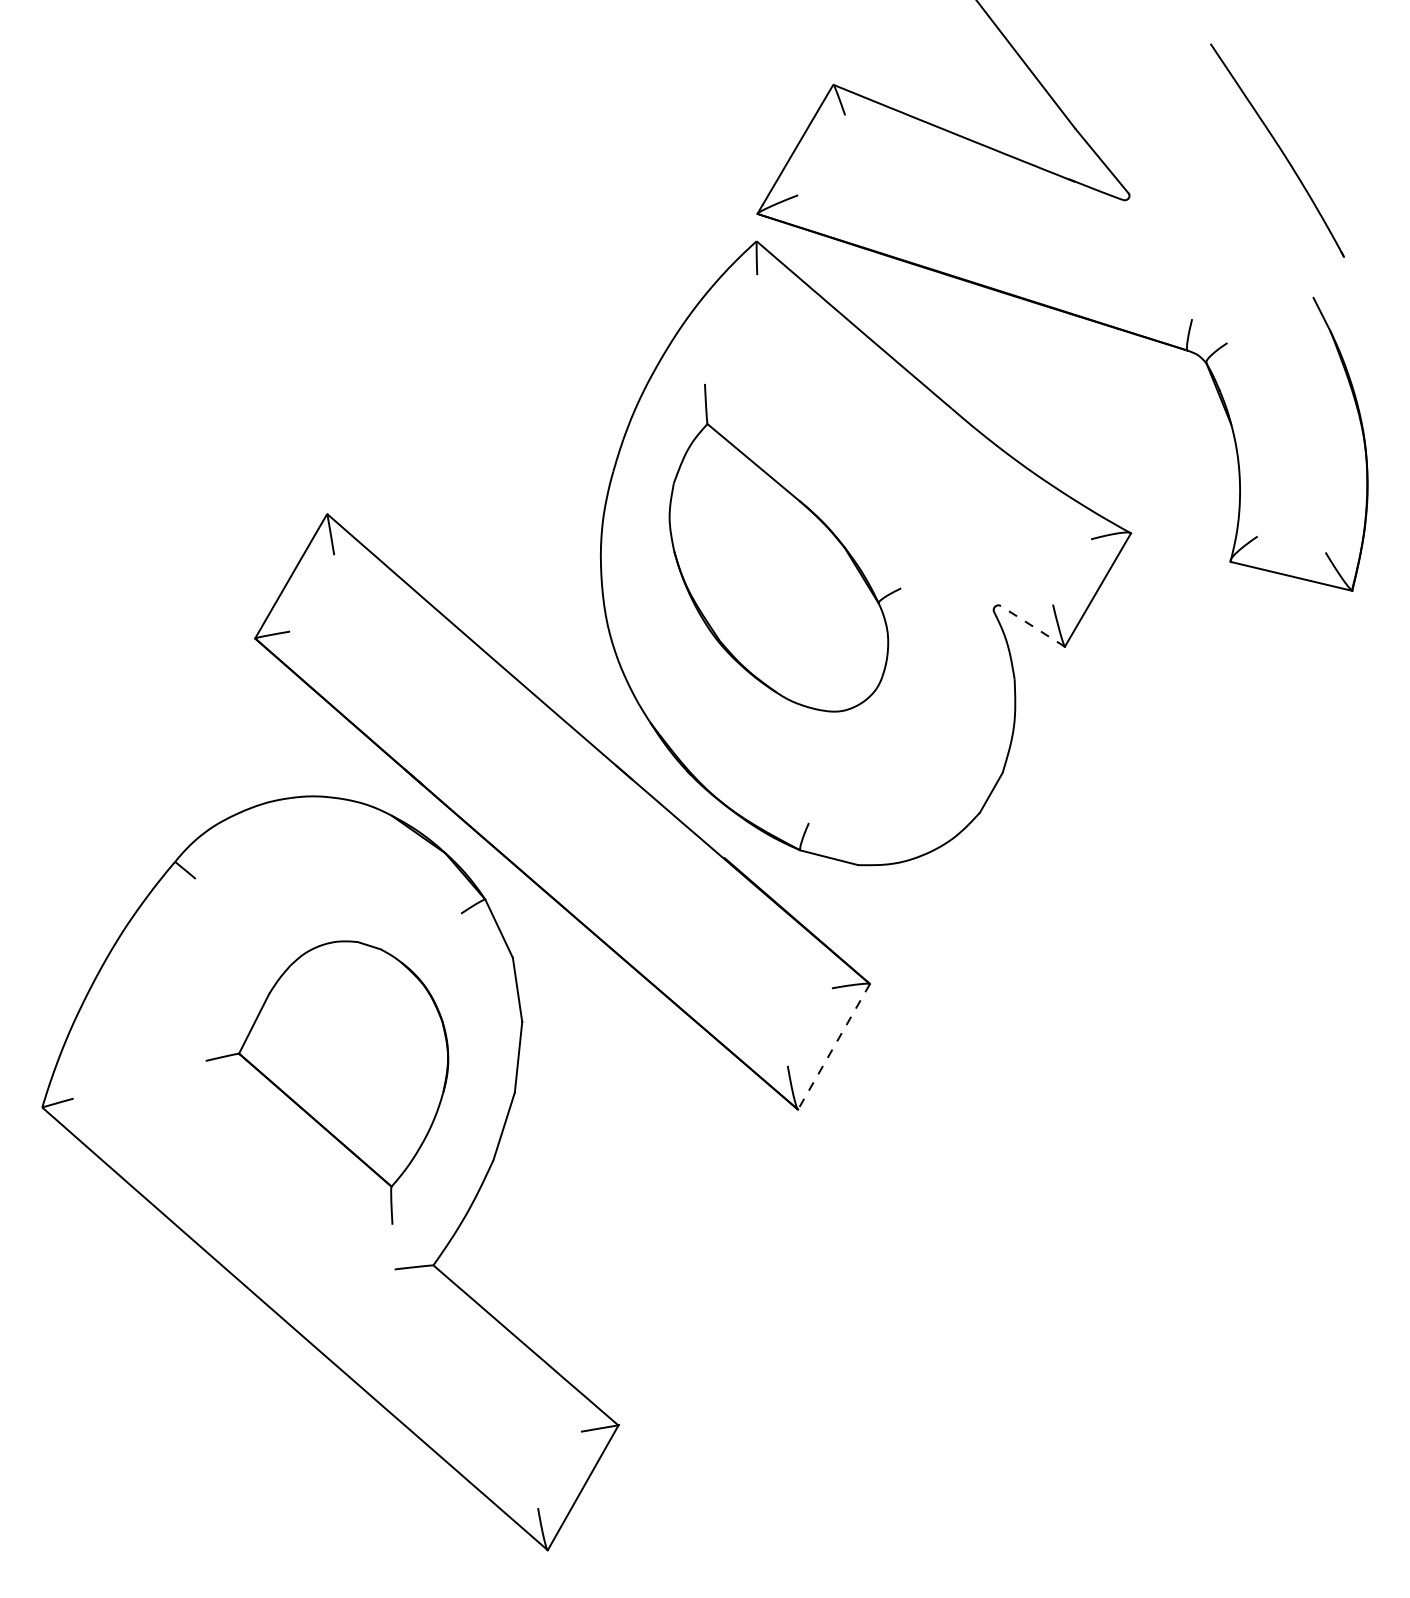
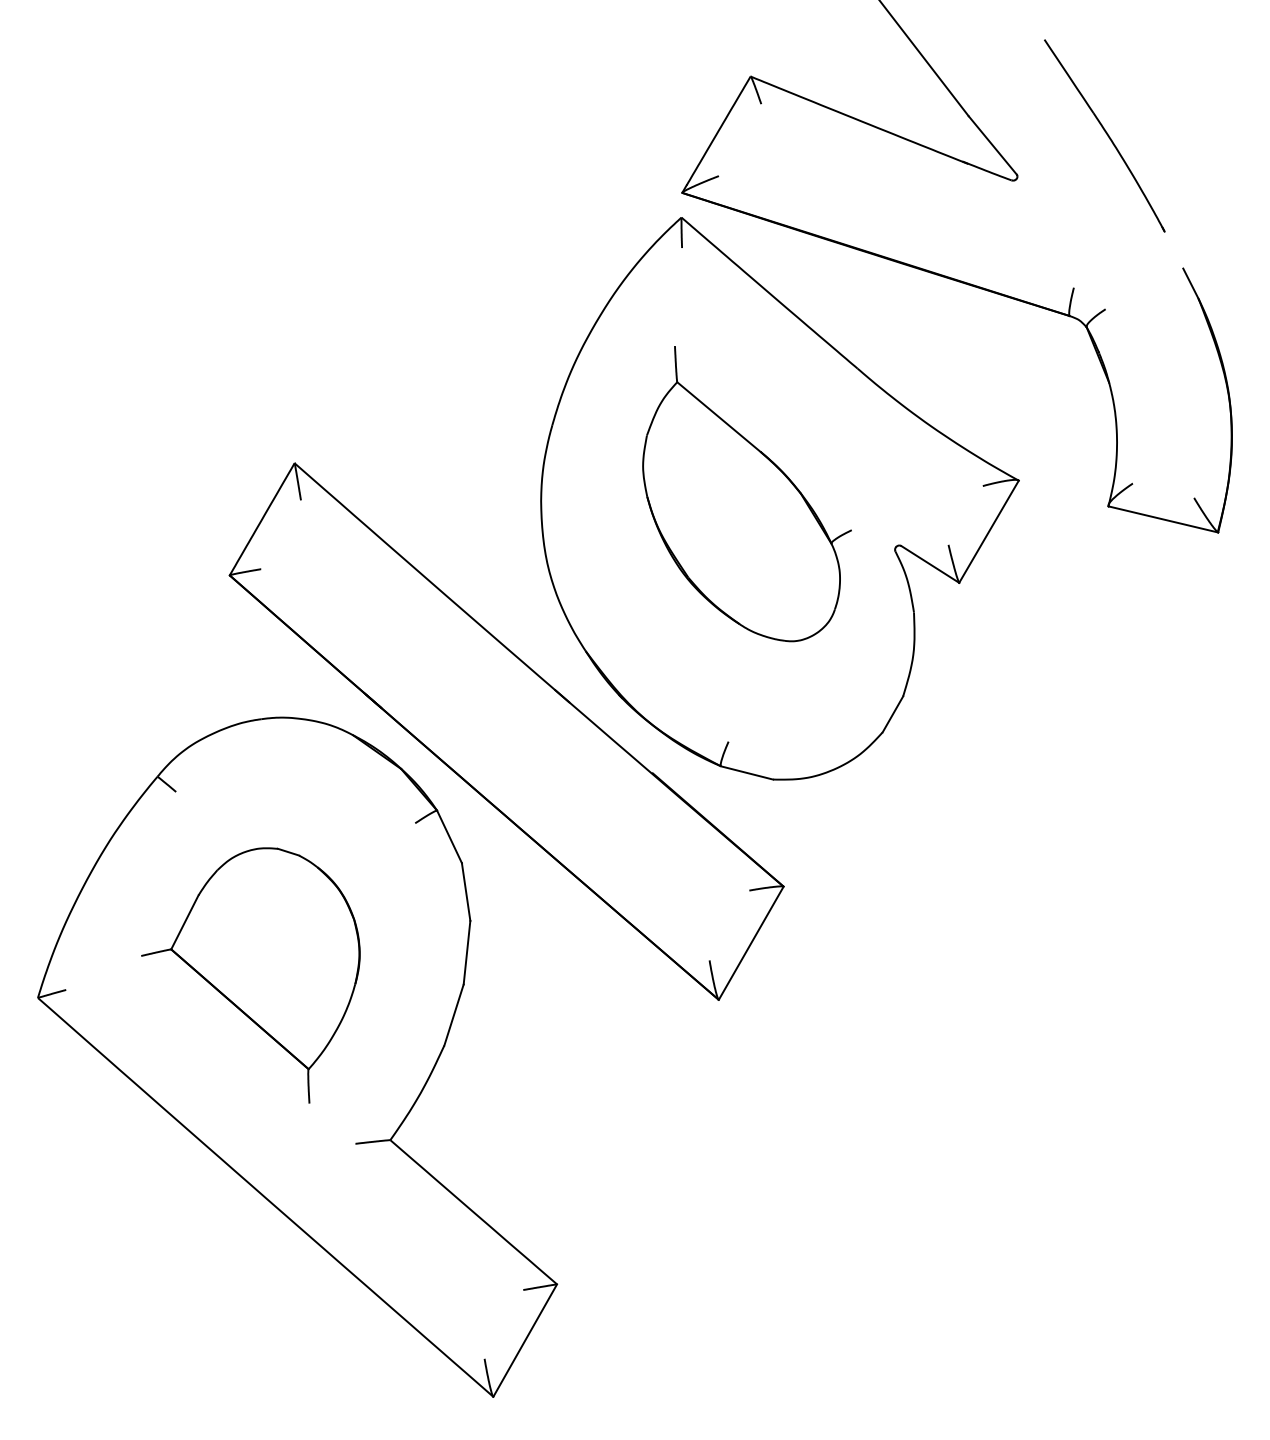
part: (1277, 150) -> (1104, 135), moved
part: (784, 548) -> (746, 494), moved
line: (1033, 626) -> (930, 564), dashed -> solid
line: (834, 1047) -> (751, 943), dashed -> solid
part: (327, 1082) -> (250, 975), moved

